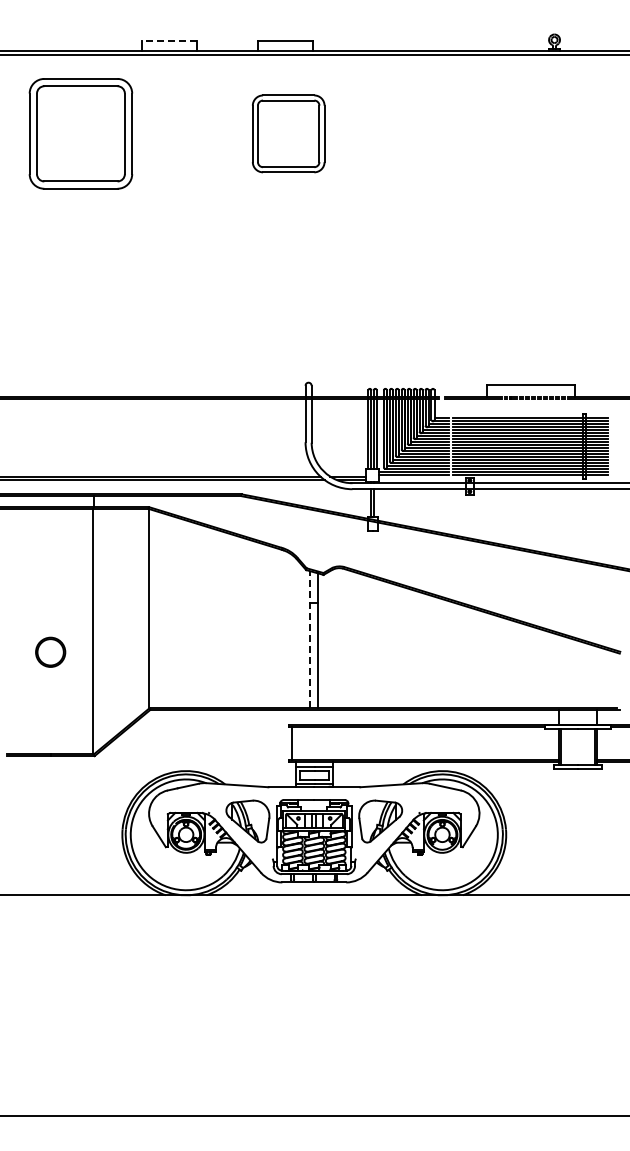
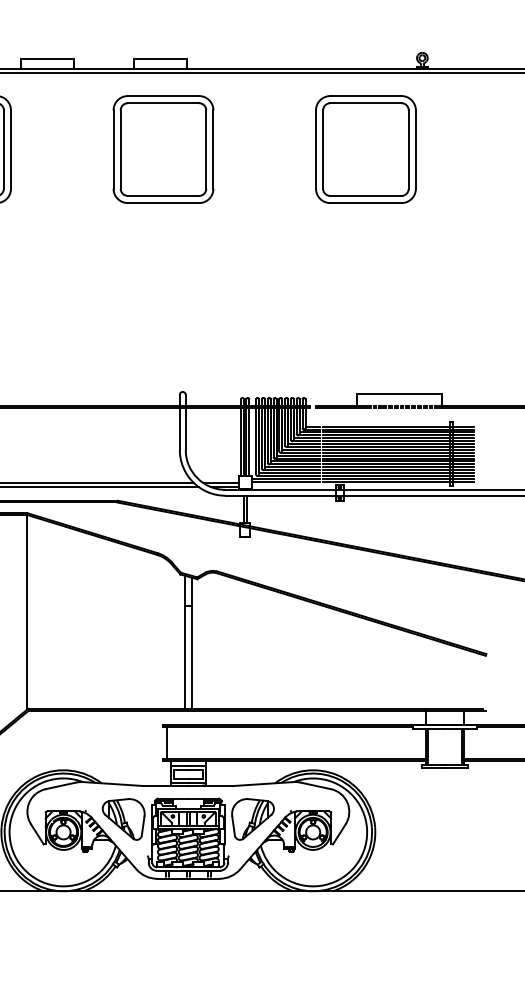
line: (169, 41) -> (47, 59), dashed -> solid
part: (288, 133) -> (163, 149), size x1.43
part: (496, 133) -> (365, 149), added
line: (310, 639) -> (184, 642), dashed -> solid

